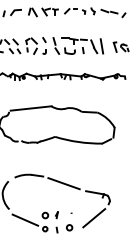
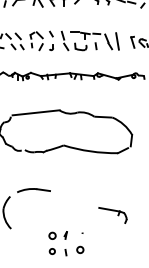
line: (63, 183) -> (73, 199), removed
line: (94, 218) -> (108, 239), removed
line: (25, 219) -> (29, 240), removed

